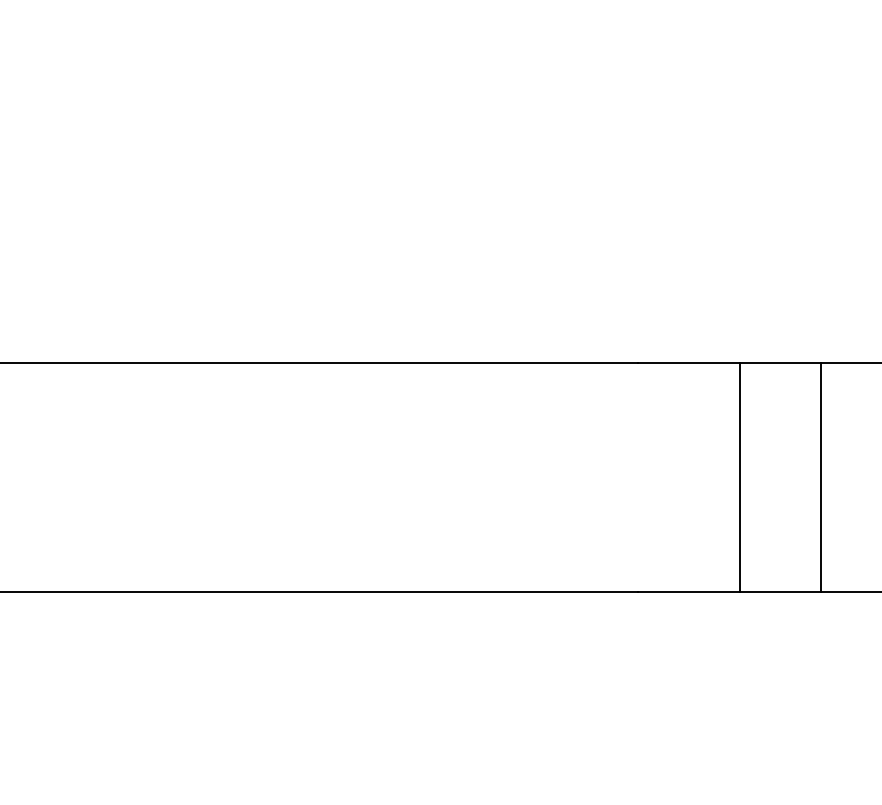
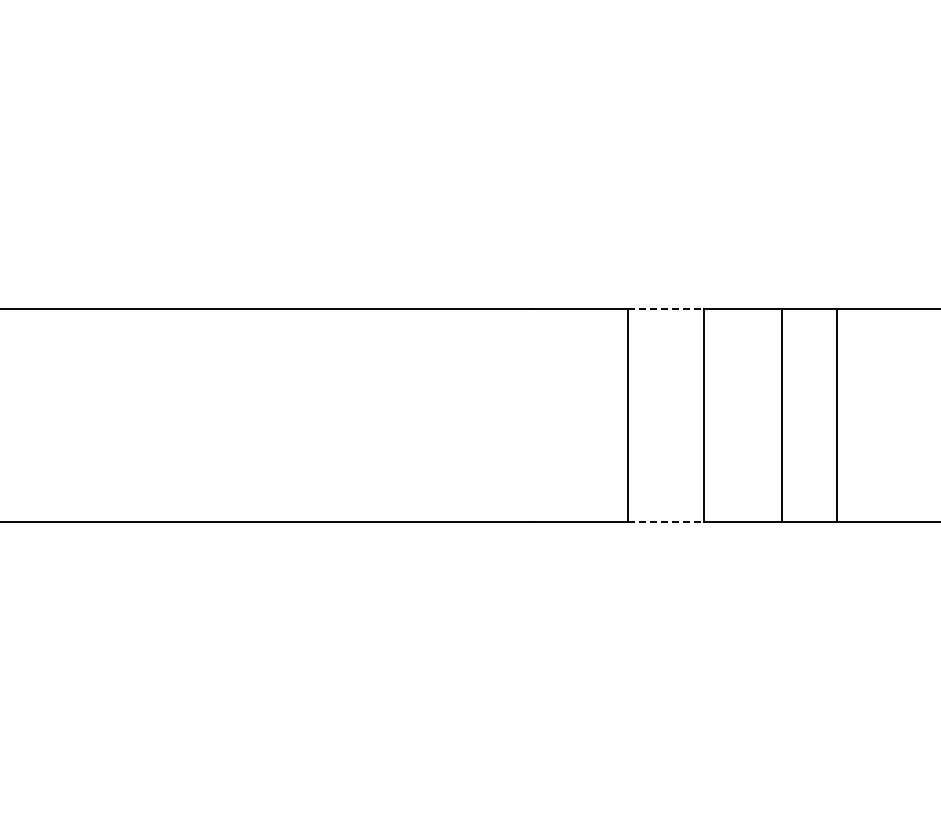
line: (780, 363) -> (666, 308), solid -> dashed
line: (780, 591) -> (666, 522), solid -> dashed

